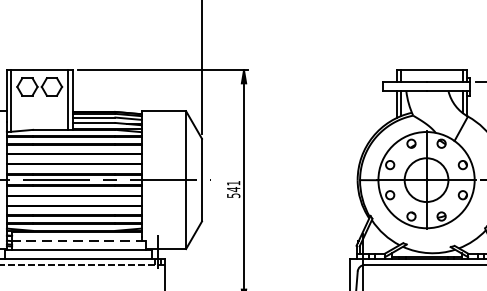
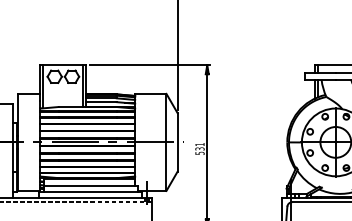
text: (232, 188) -> (199, 148), 541 -> 531
line: (78, 241) -> (90, 185), dashed -> solid

